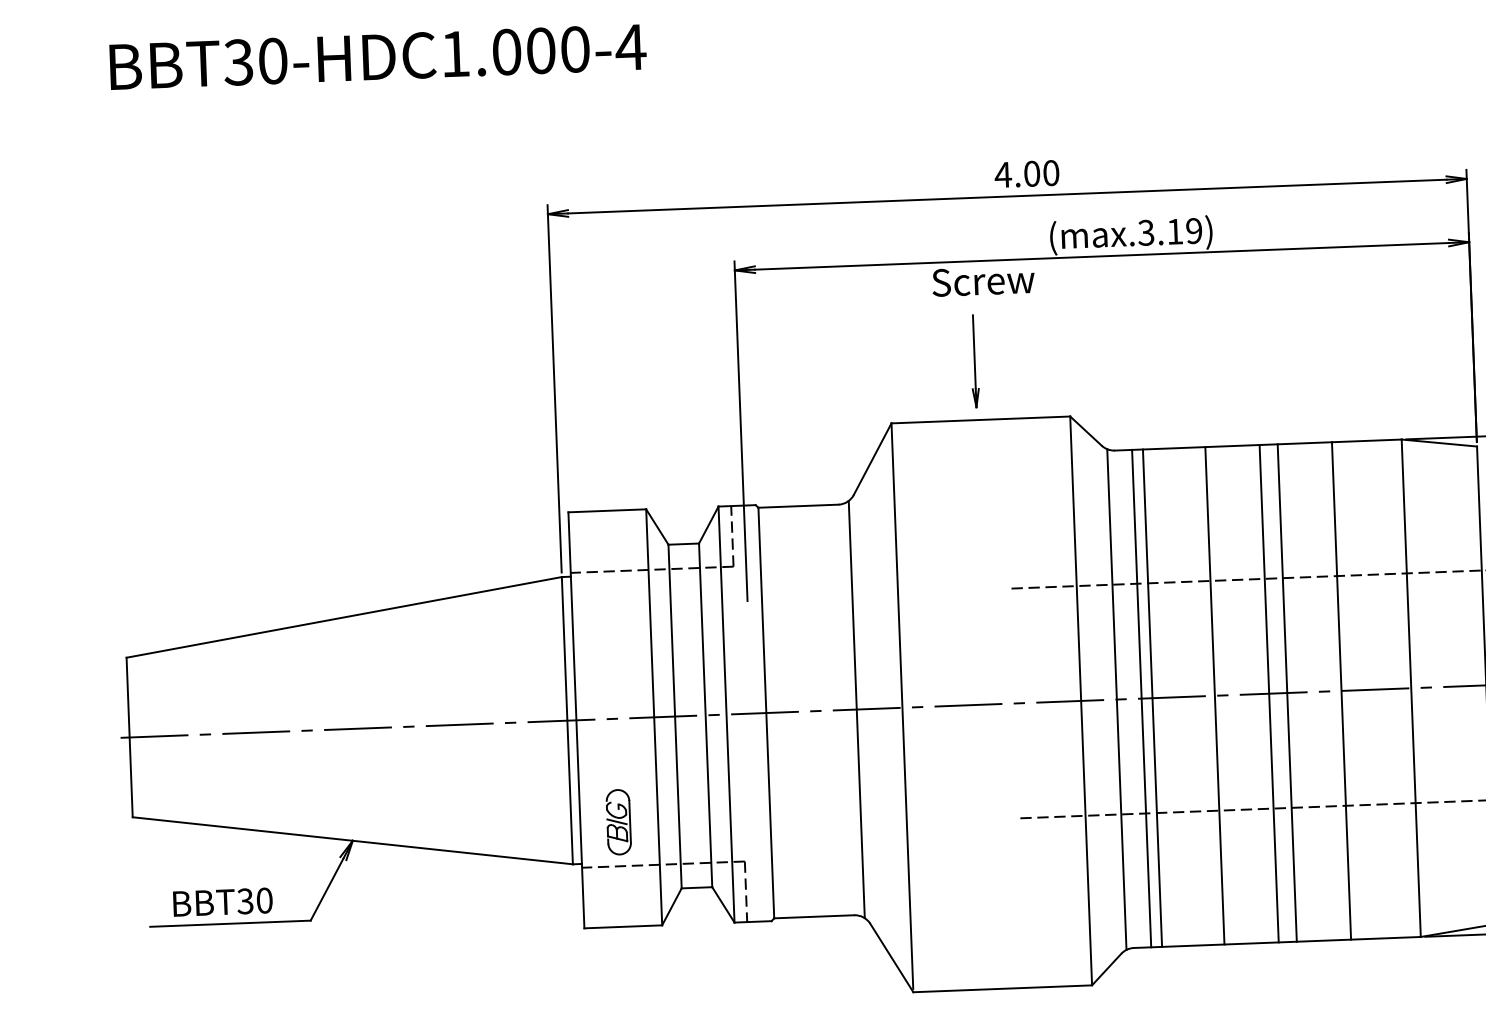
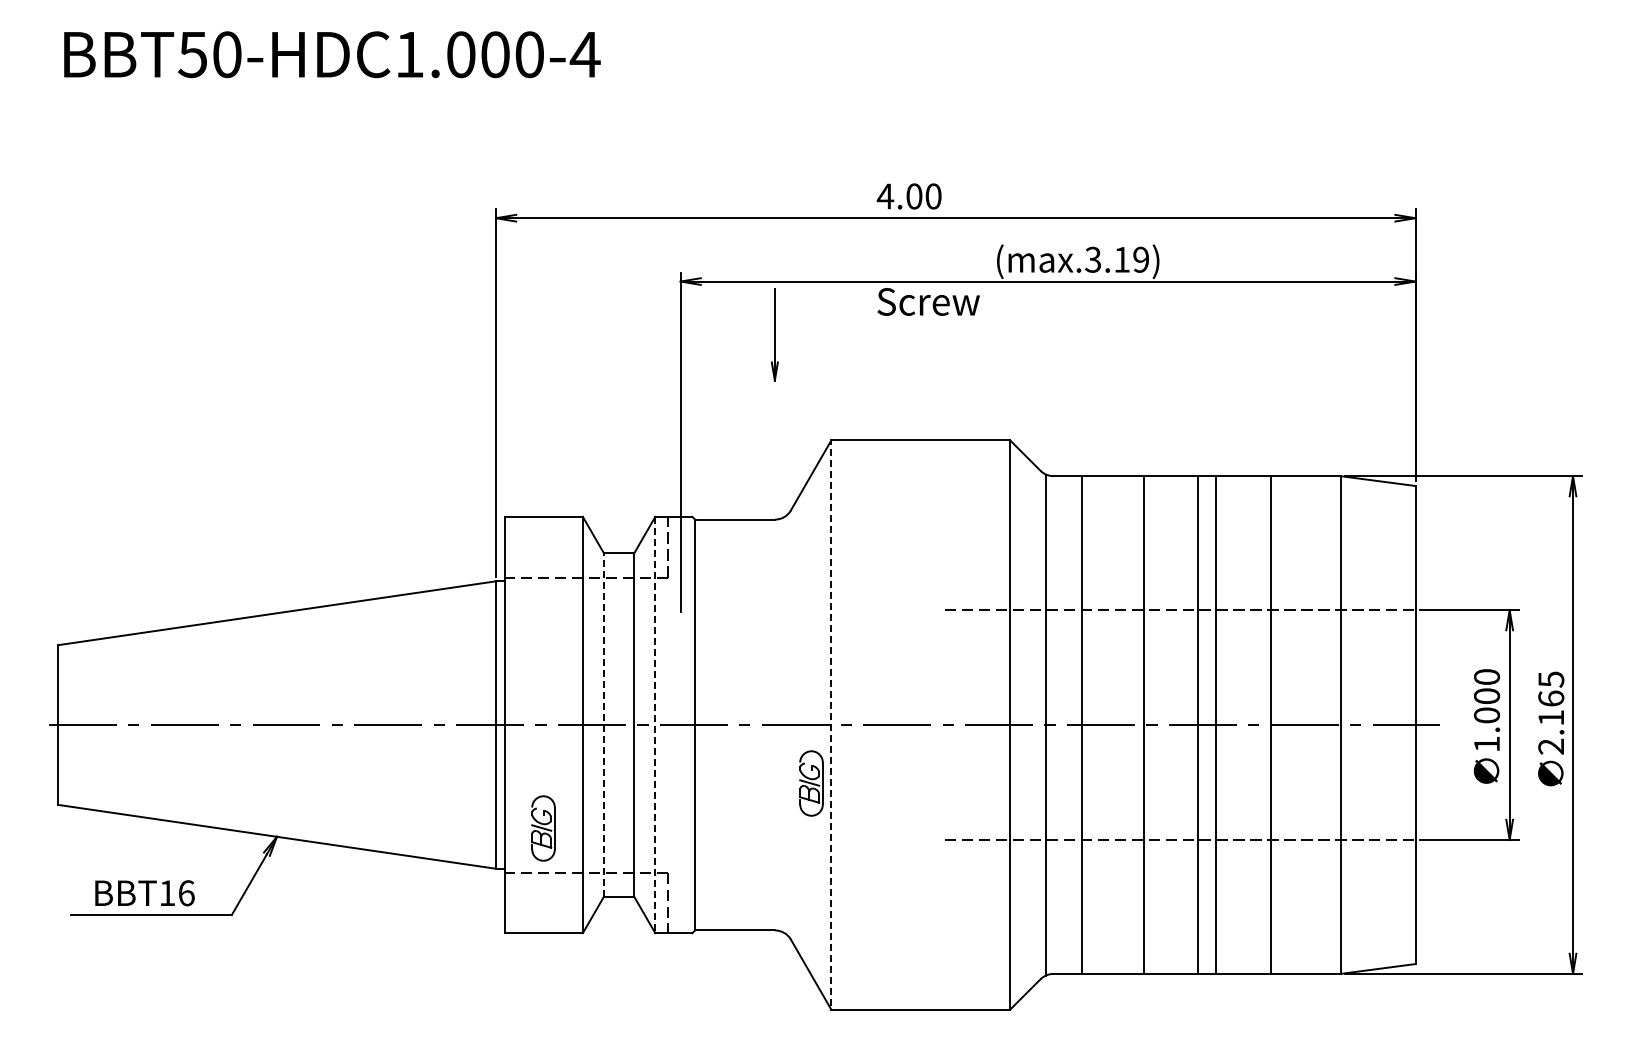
text: (238, 62) -> (192, 54), BBT30-HDC1.000-4 -> BBT50-HDC1.000-4
text: (1026, 174) -> (908, 196), moved
part: (974, 361) -> (774, 334), moved
line: (1141, 698) -> (1070, 724), removed
line: (902, 706) -> (831, 723), solid -> dashed
line: (856, 709) -> (785, 724), removed
line: (726, 715) -> (655, 725), solid -> dashed
line: (674, 717) -> (603, 725), solid -> dashed
part: (884, 766) -> (811, 783), added
text: (254, 901) -> (176, 893), BBT30 -> BBT16

